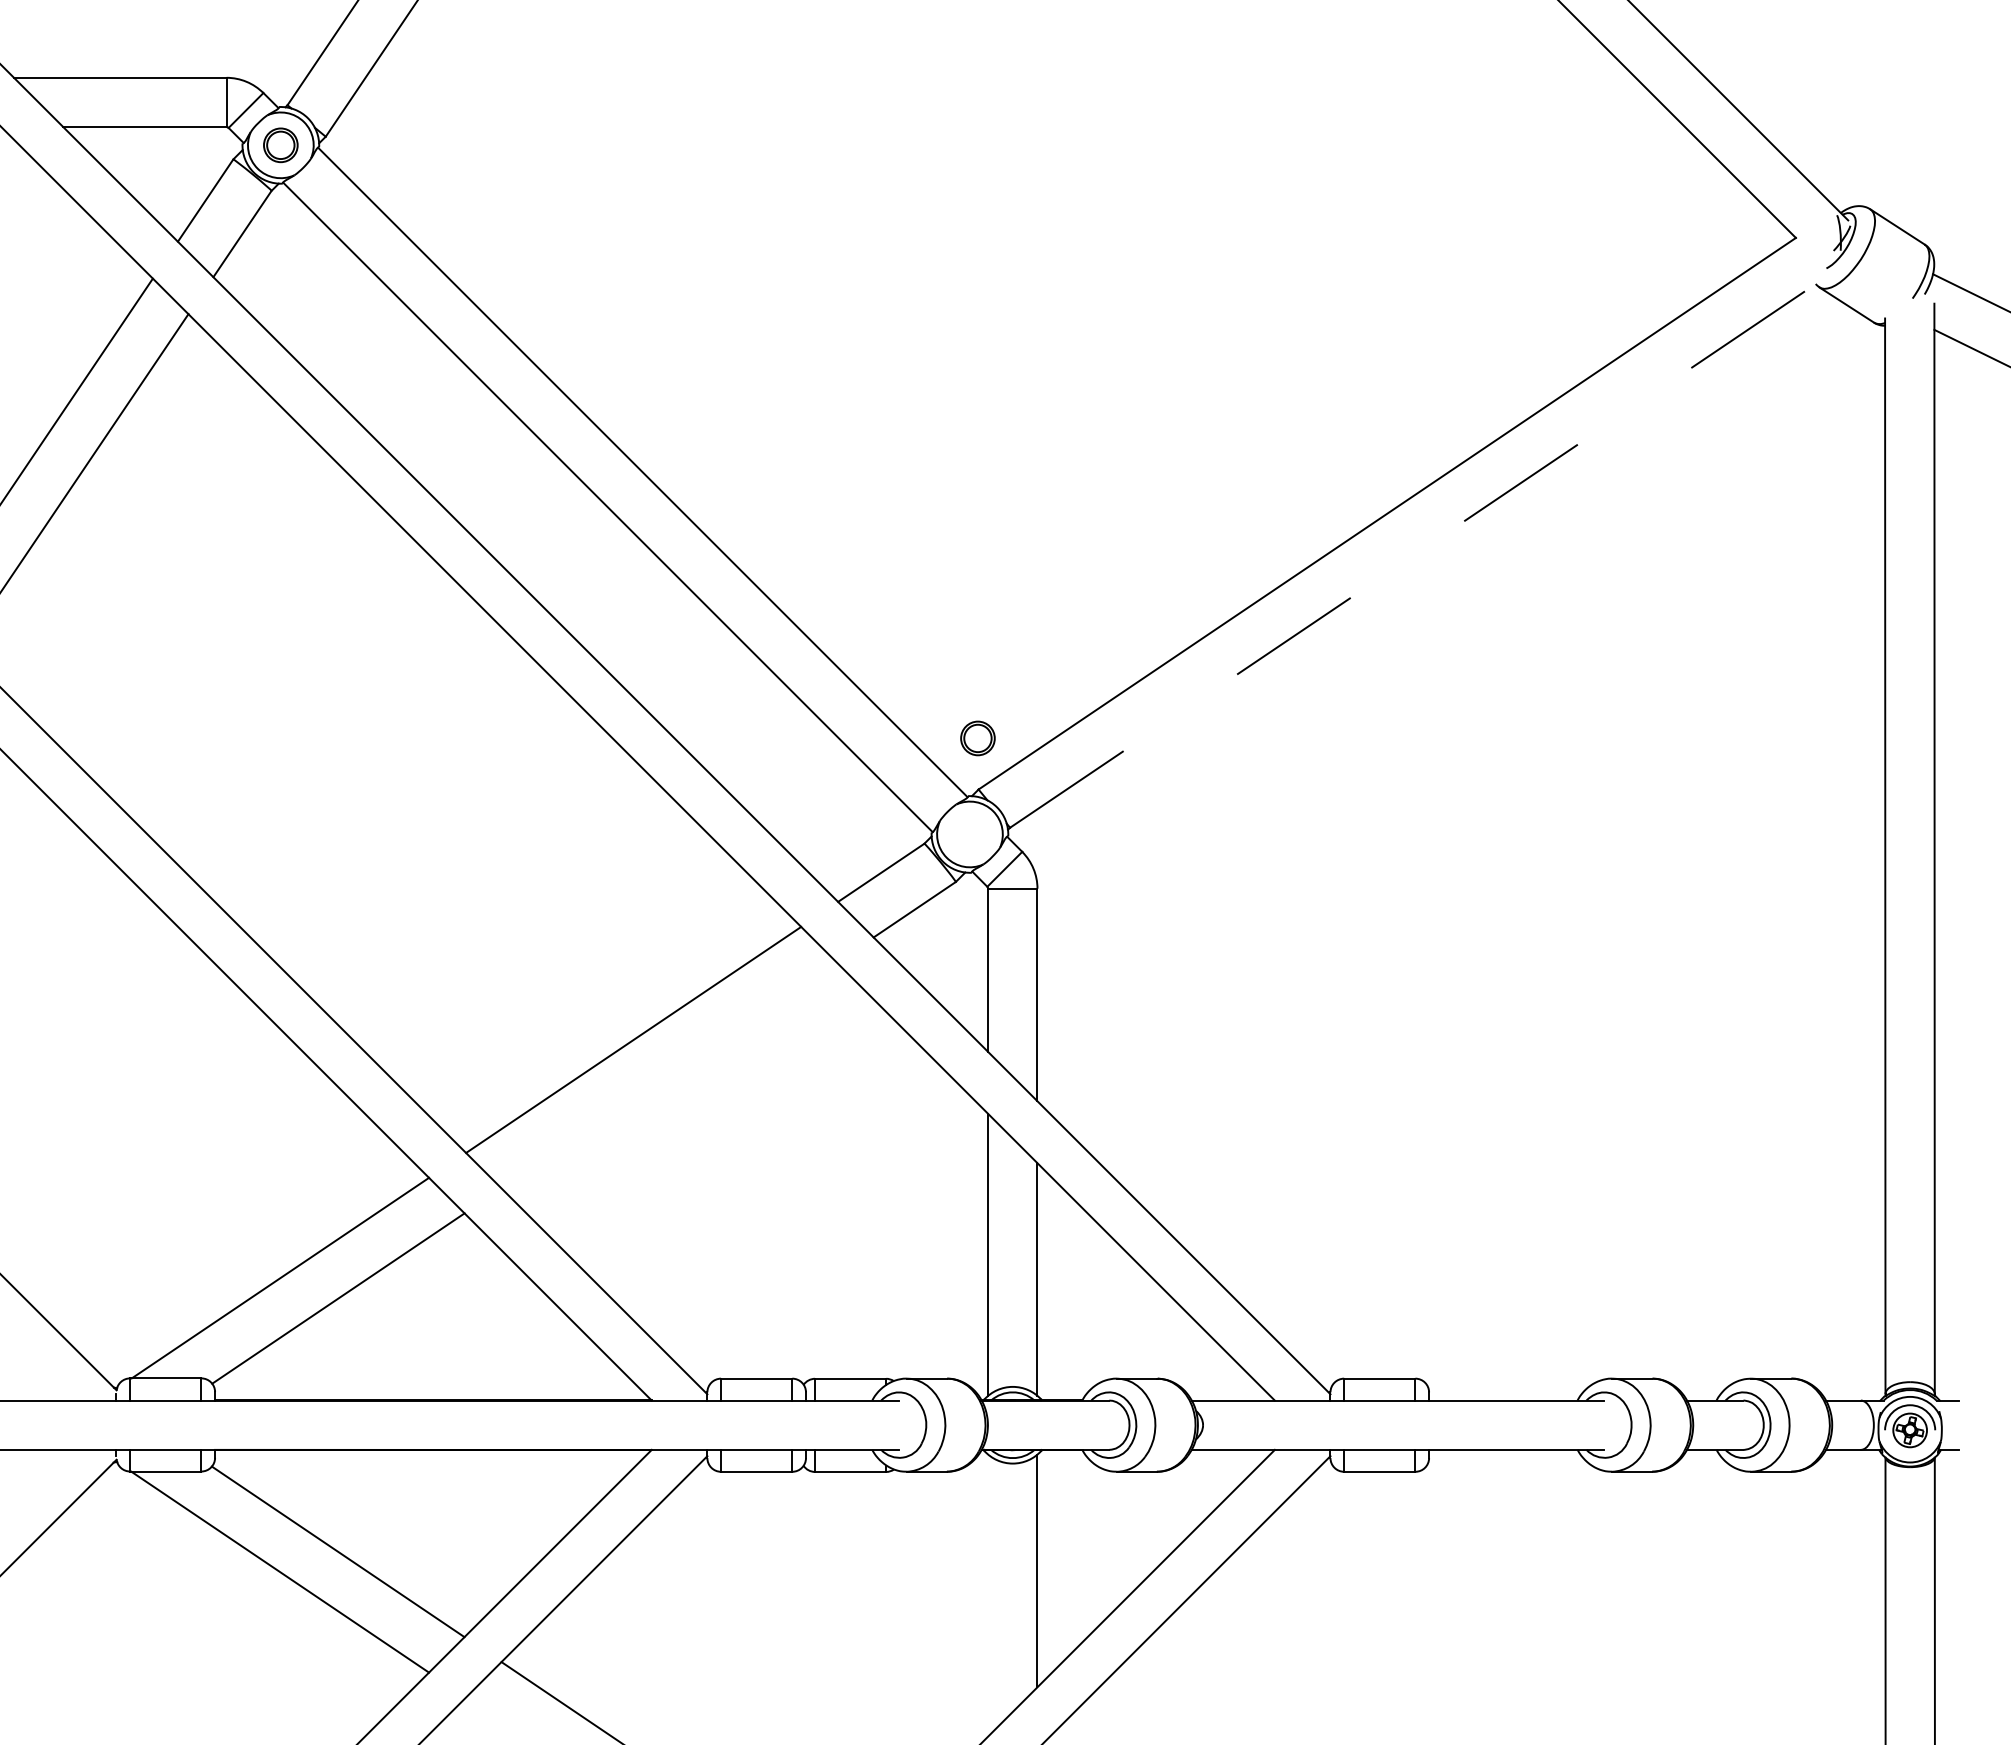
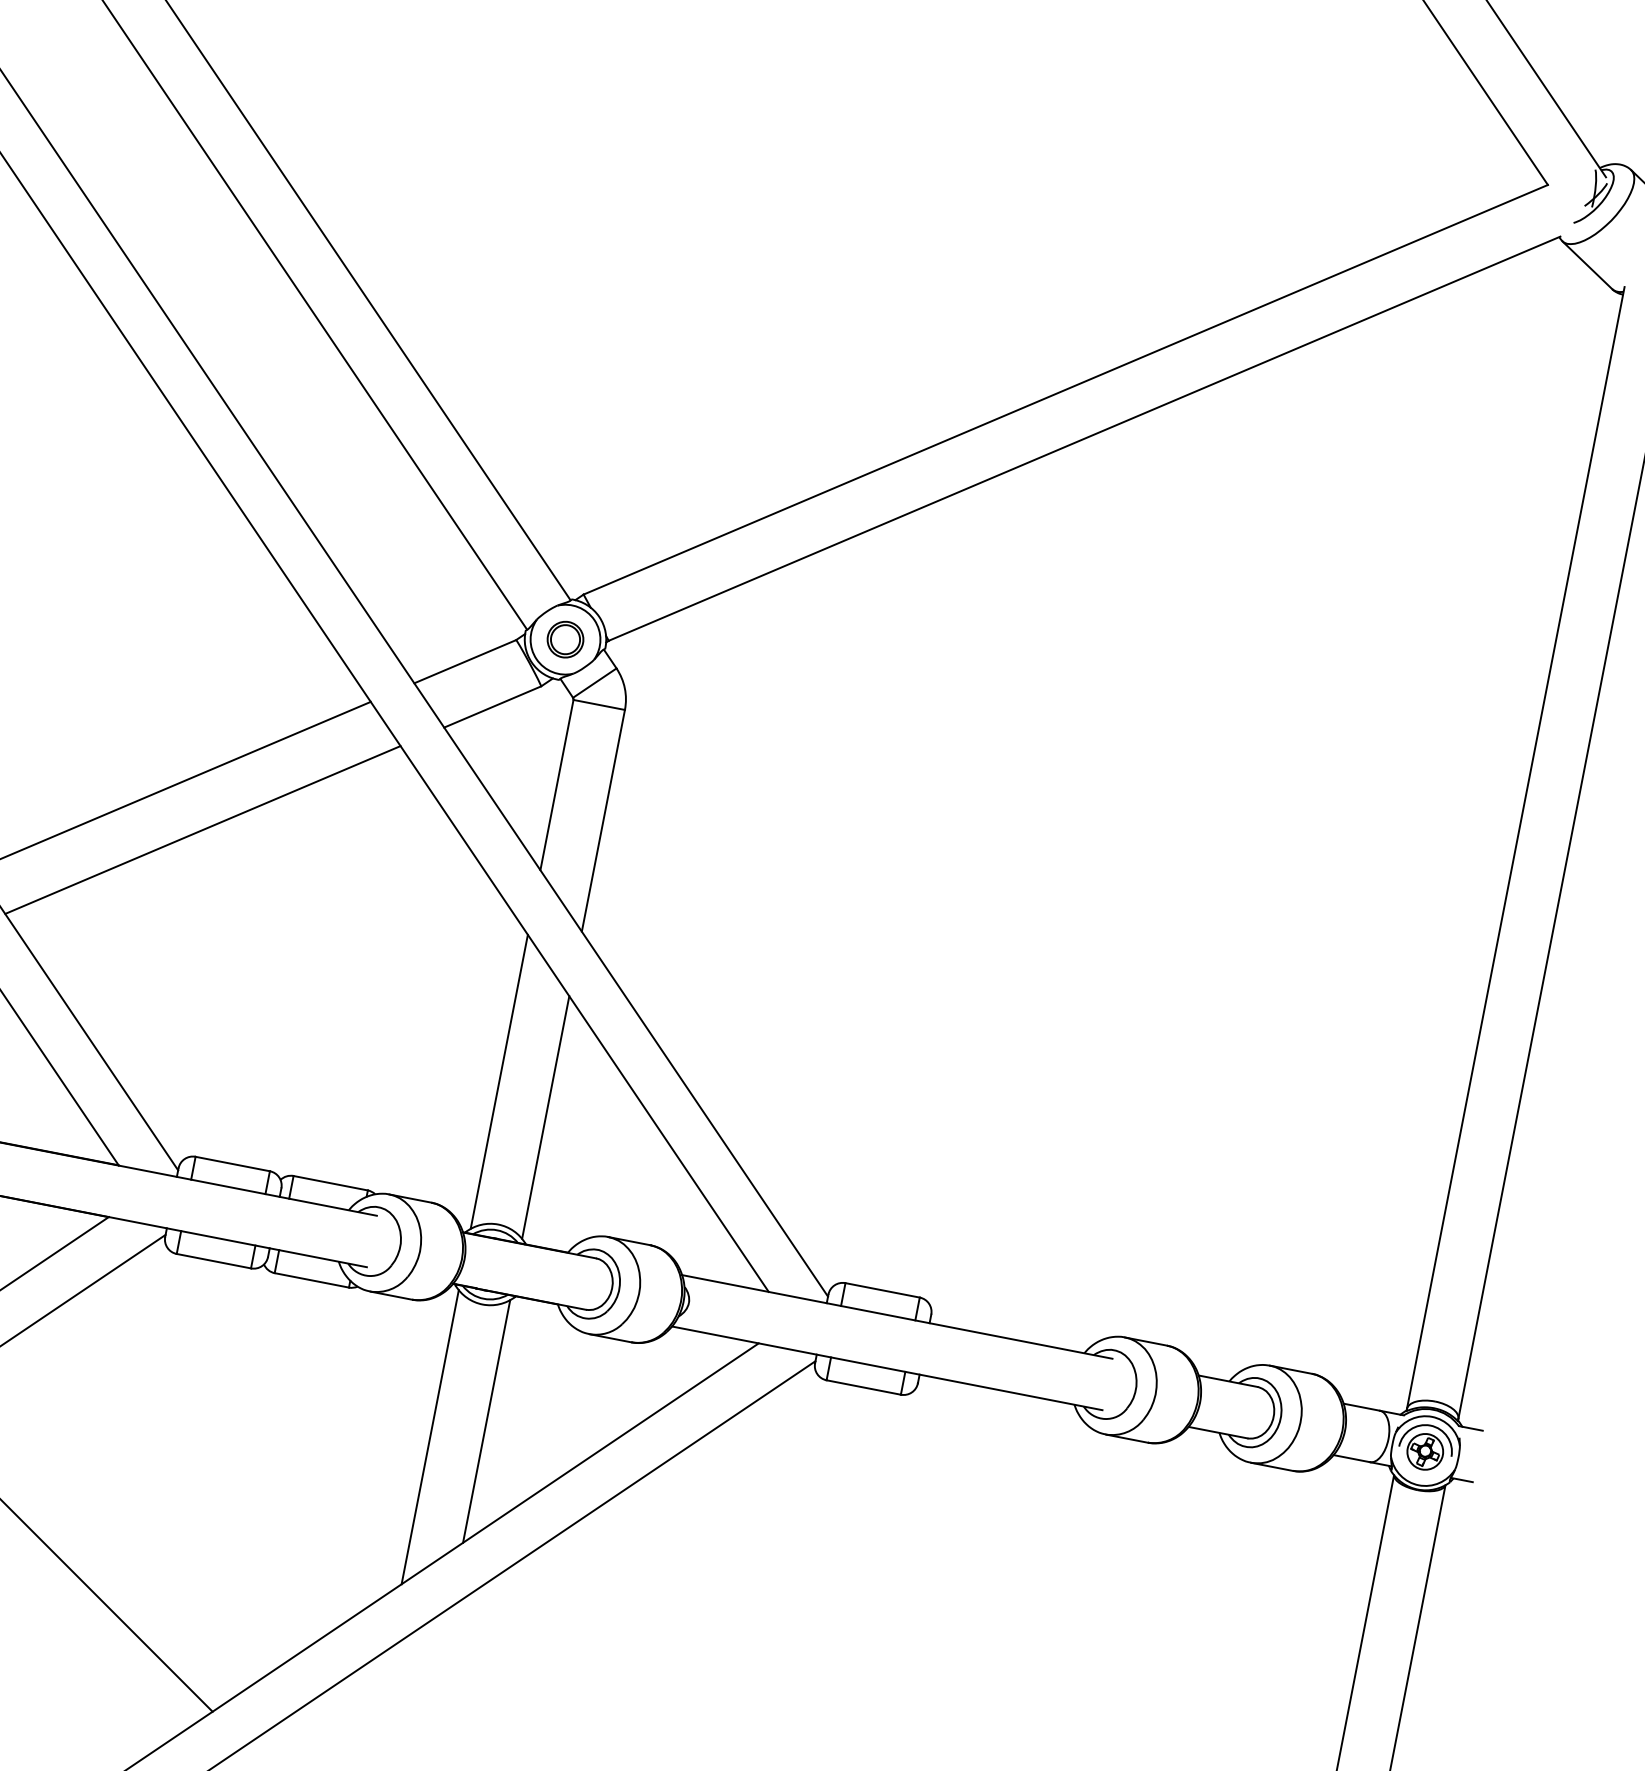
line: (1413, 555) -> (1084, 438), dashed -> solid
part: (977, 738) -> (565, 639), moved
line: (668, 1075) -> (202, 829), added
line: (988, 1595) -> (430, 1437), added

